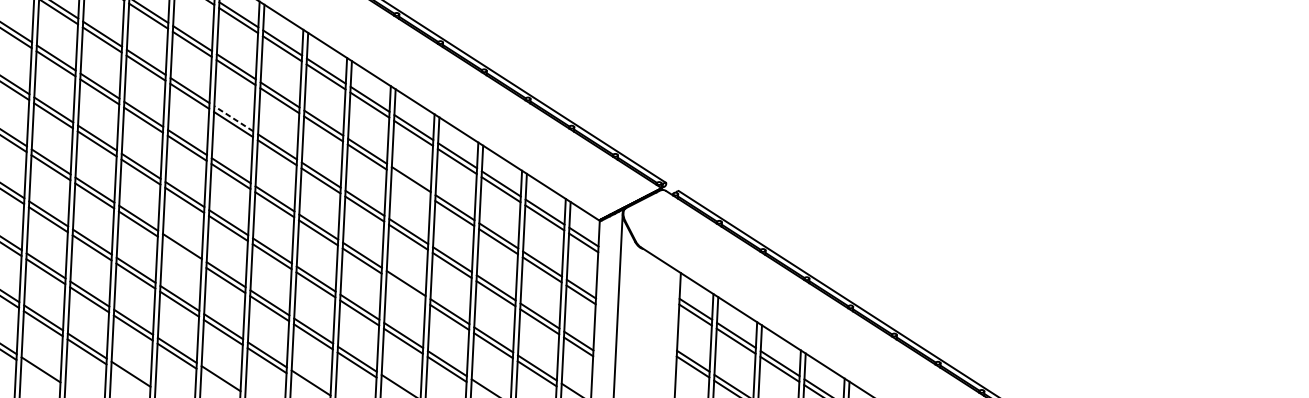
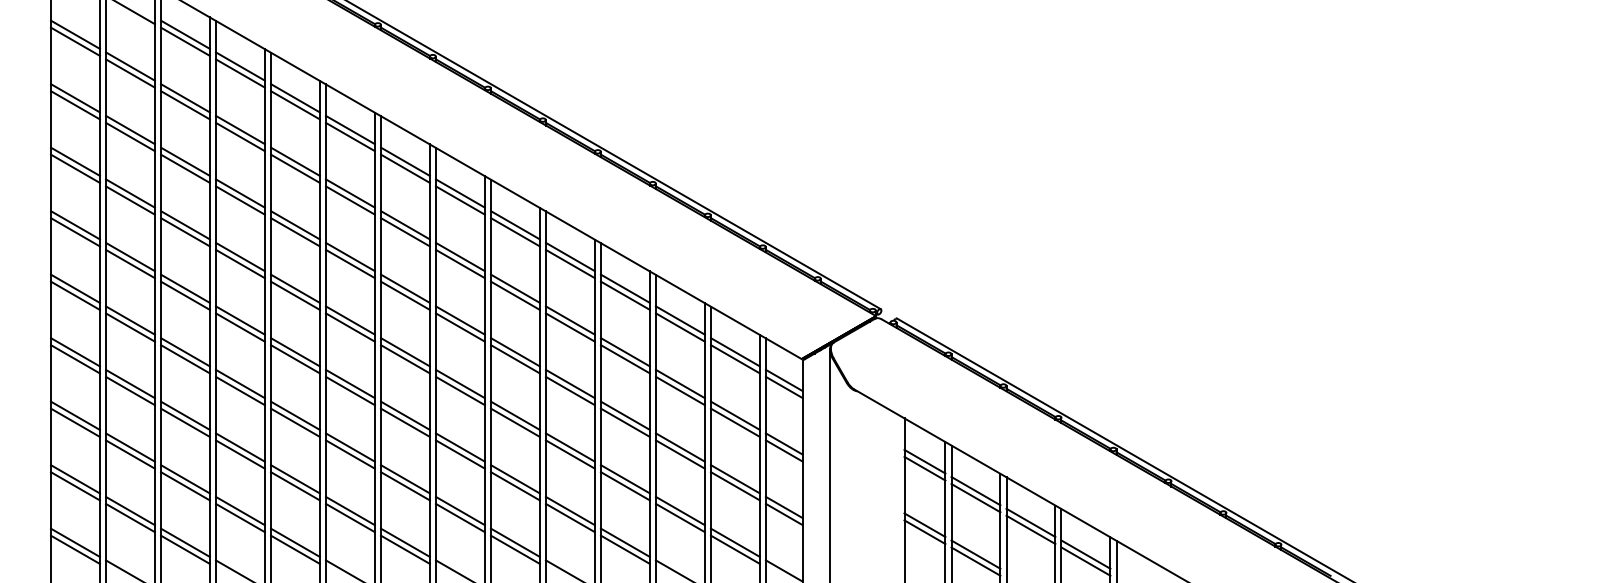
line: (233, 118) -> (350, 256), dashed -> solid
line: (410, 185) -> (569, 327), added
line: (181, 251) -> (294, 422), added
line: (405, 289) -> (569, 454), added

